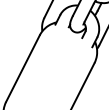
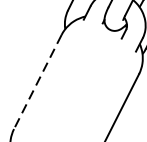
line: (22, 69) -> (37, 83), solid -> dashed

